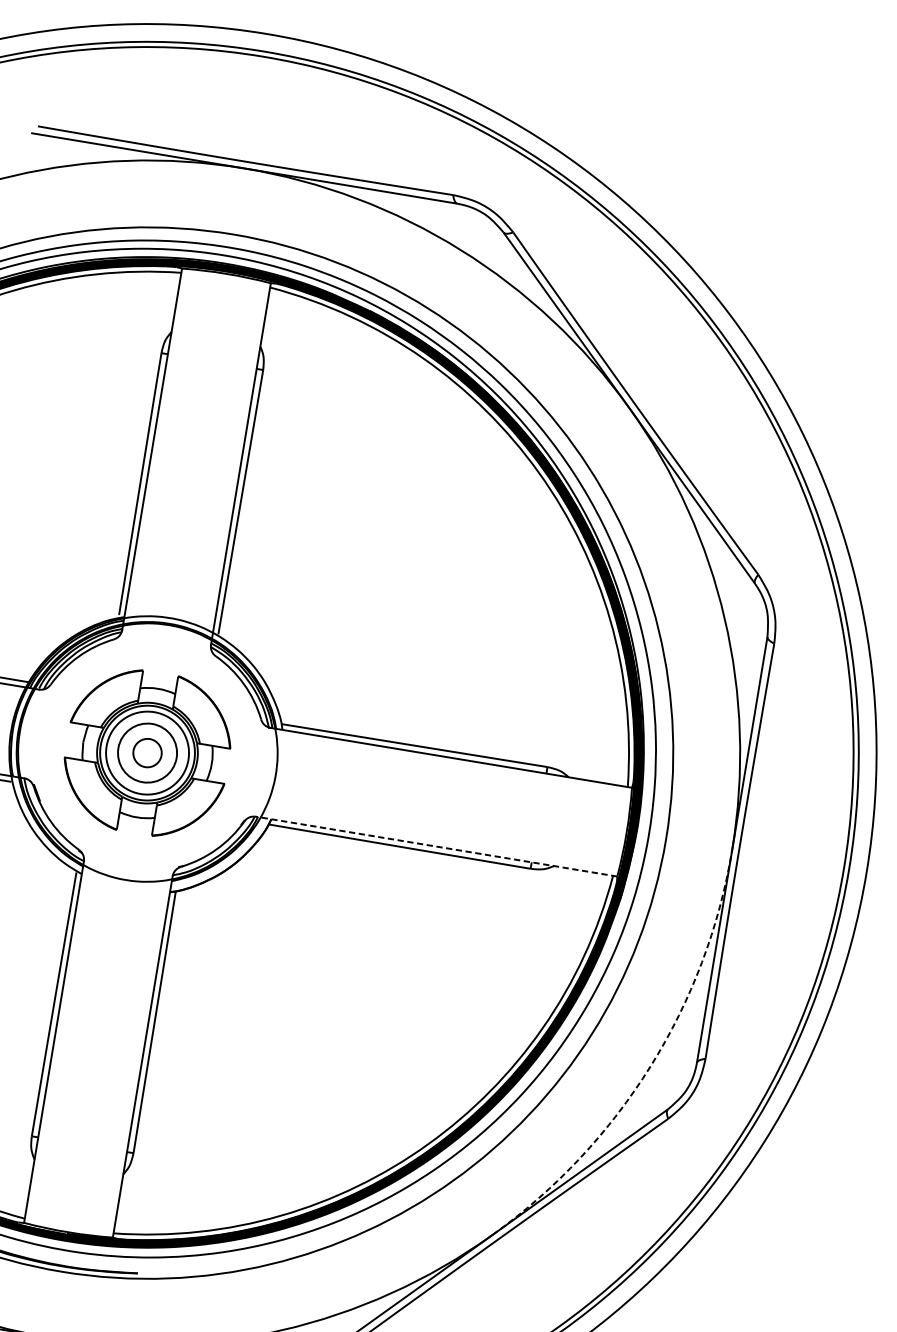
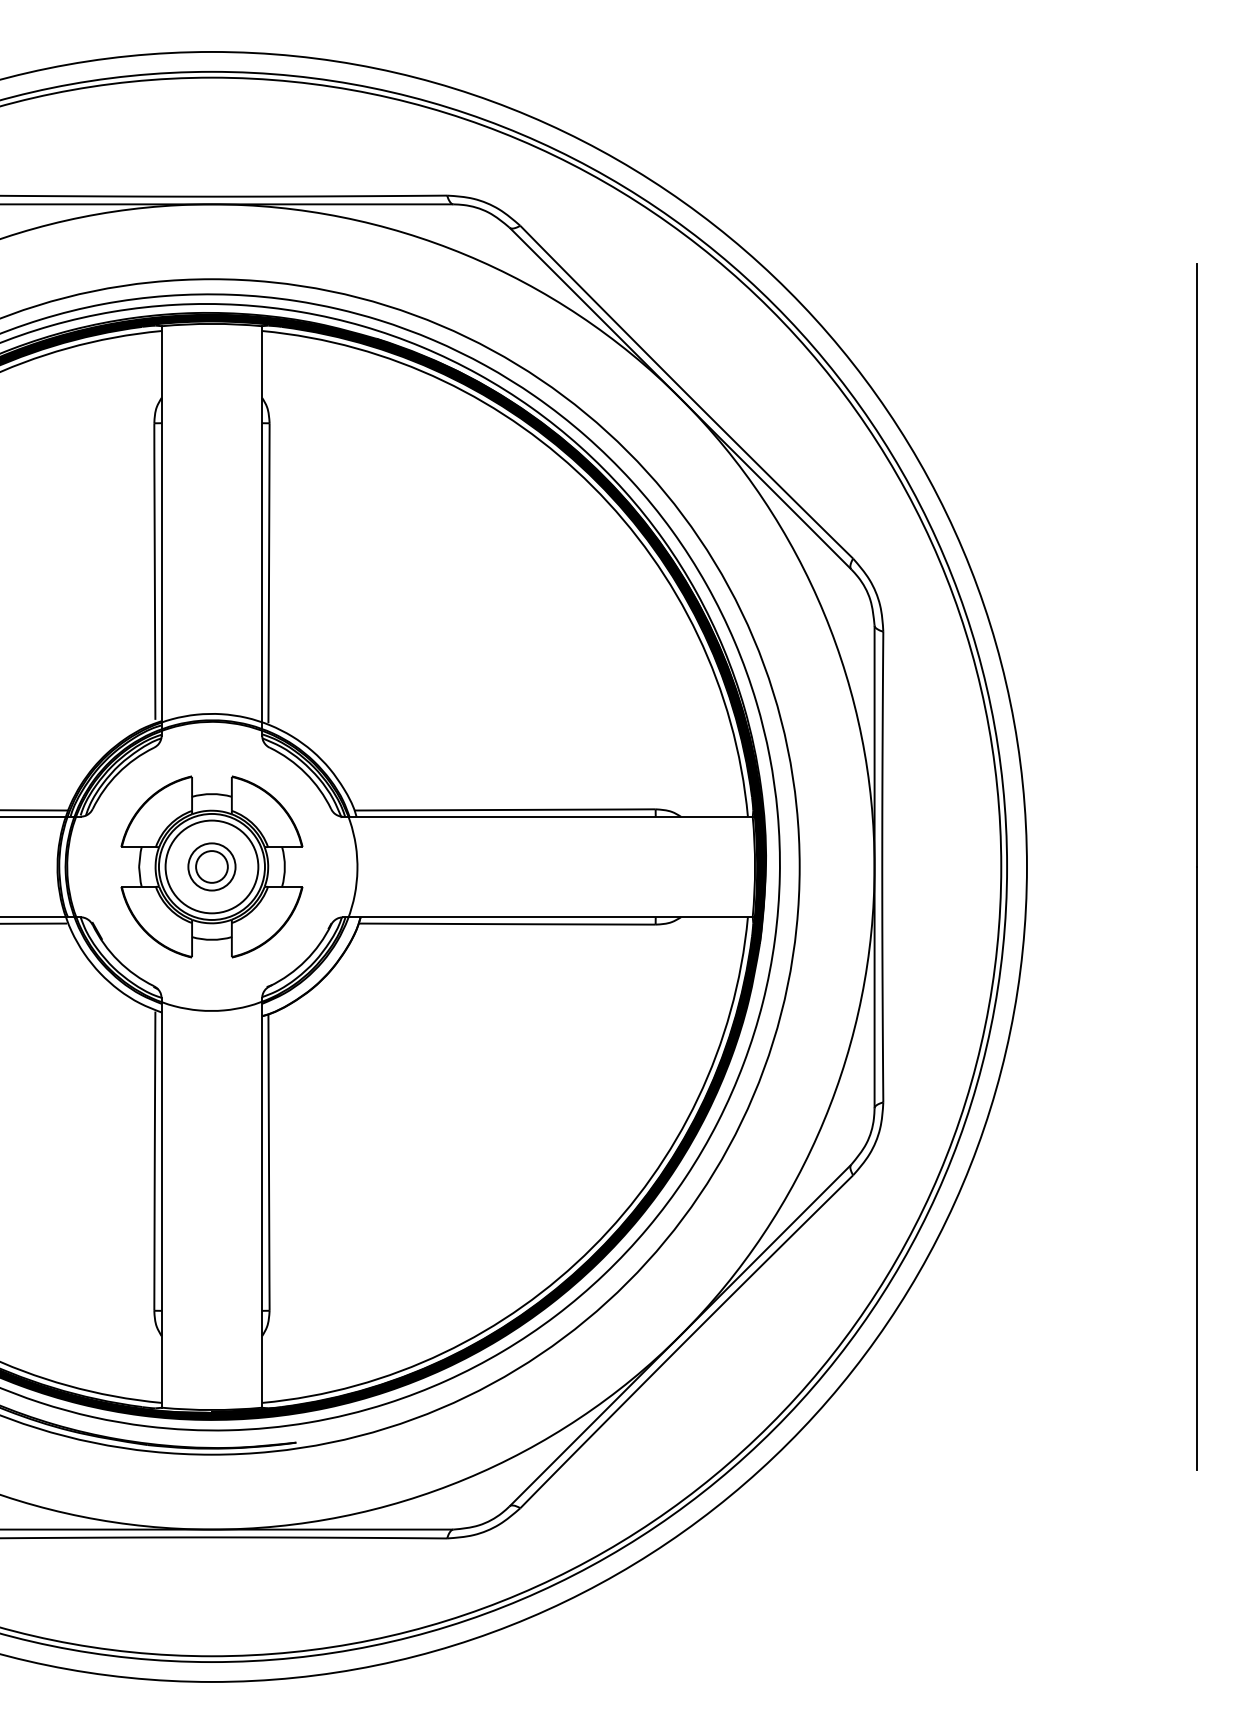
circle: (147, 752) -> (211, 866), size x0.71
line: (436, 846) -> (547, 917), dashed -> solid
arc: (650, 1066) -> (824, 1120), dashed -> solid

